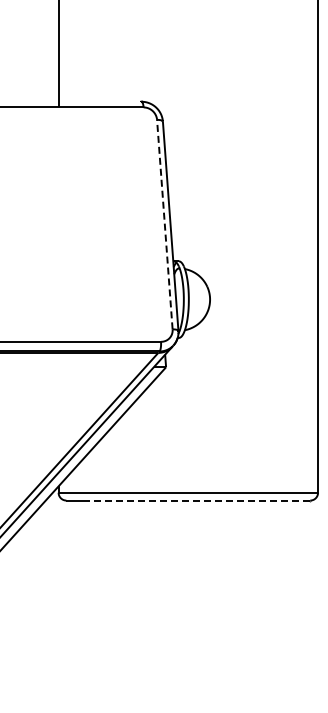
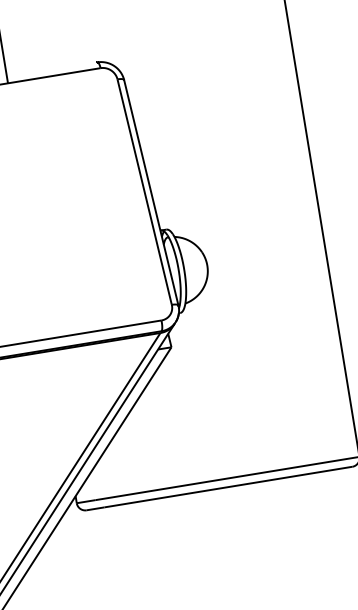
line: (164, 224) -> (144, 192), dashed -> solid
line: (197, 500) -> (229, 486), dashed -> solid

